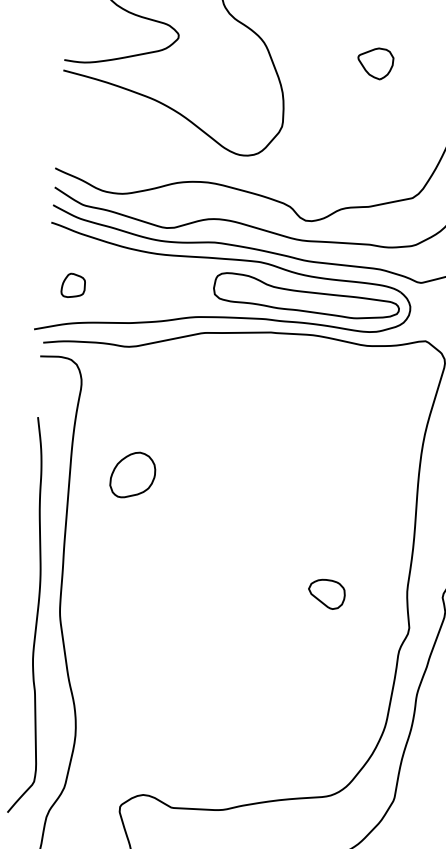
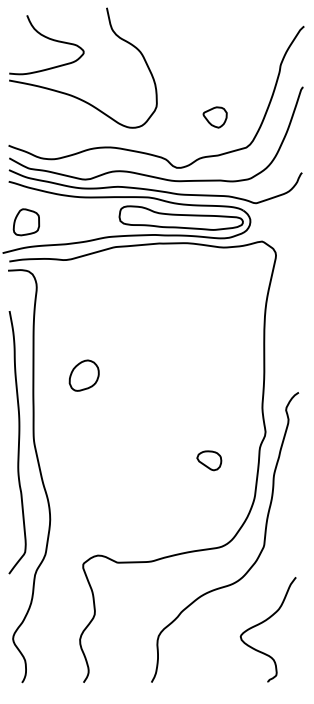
part: (374, 63) -> (214, 117), moved
part: (73, 285) -> (26, 222), size x1.67
part: (131, 474) -> (83, 375), moved
part: (327, 593) -> (209, 460), moved

